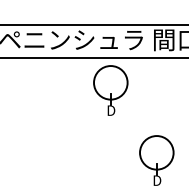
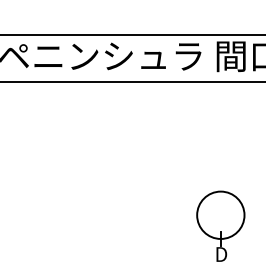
part: (110, 90) -> (155, 127), removed

